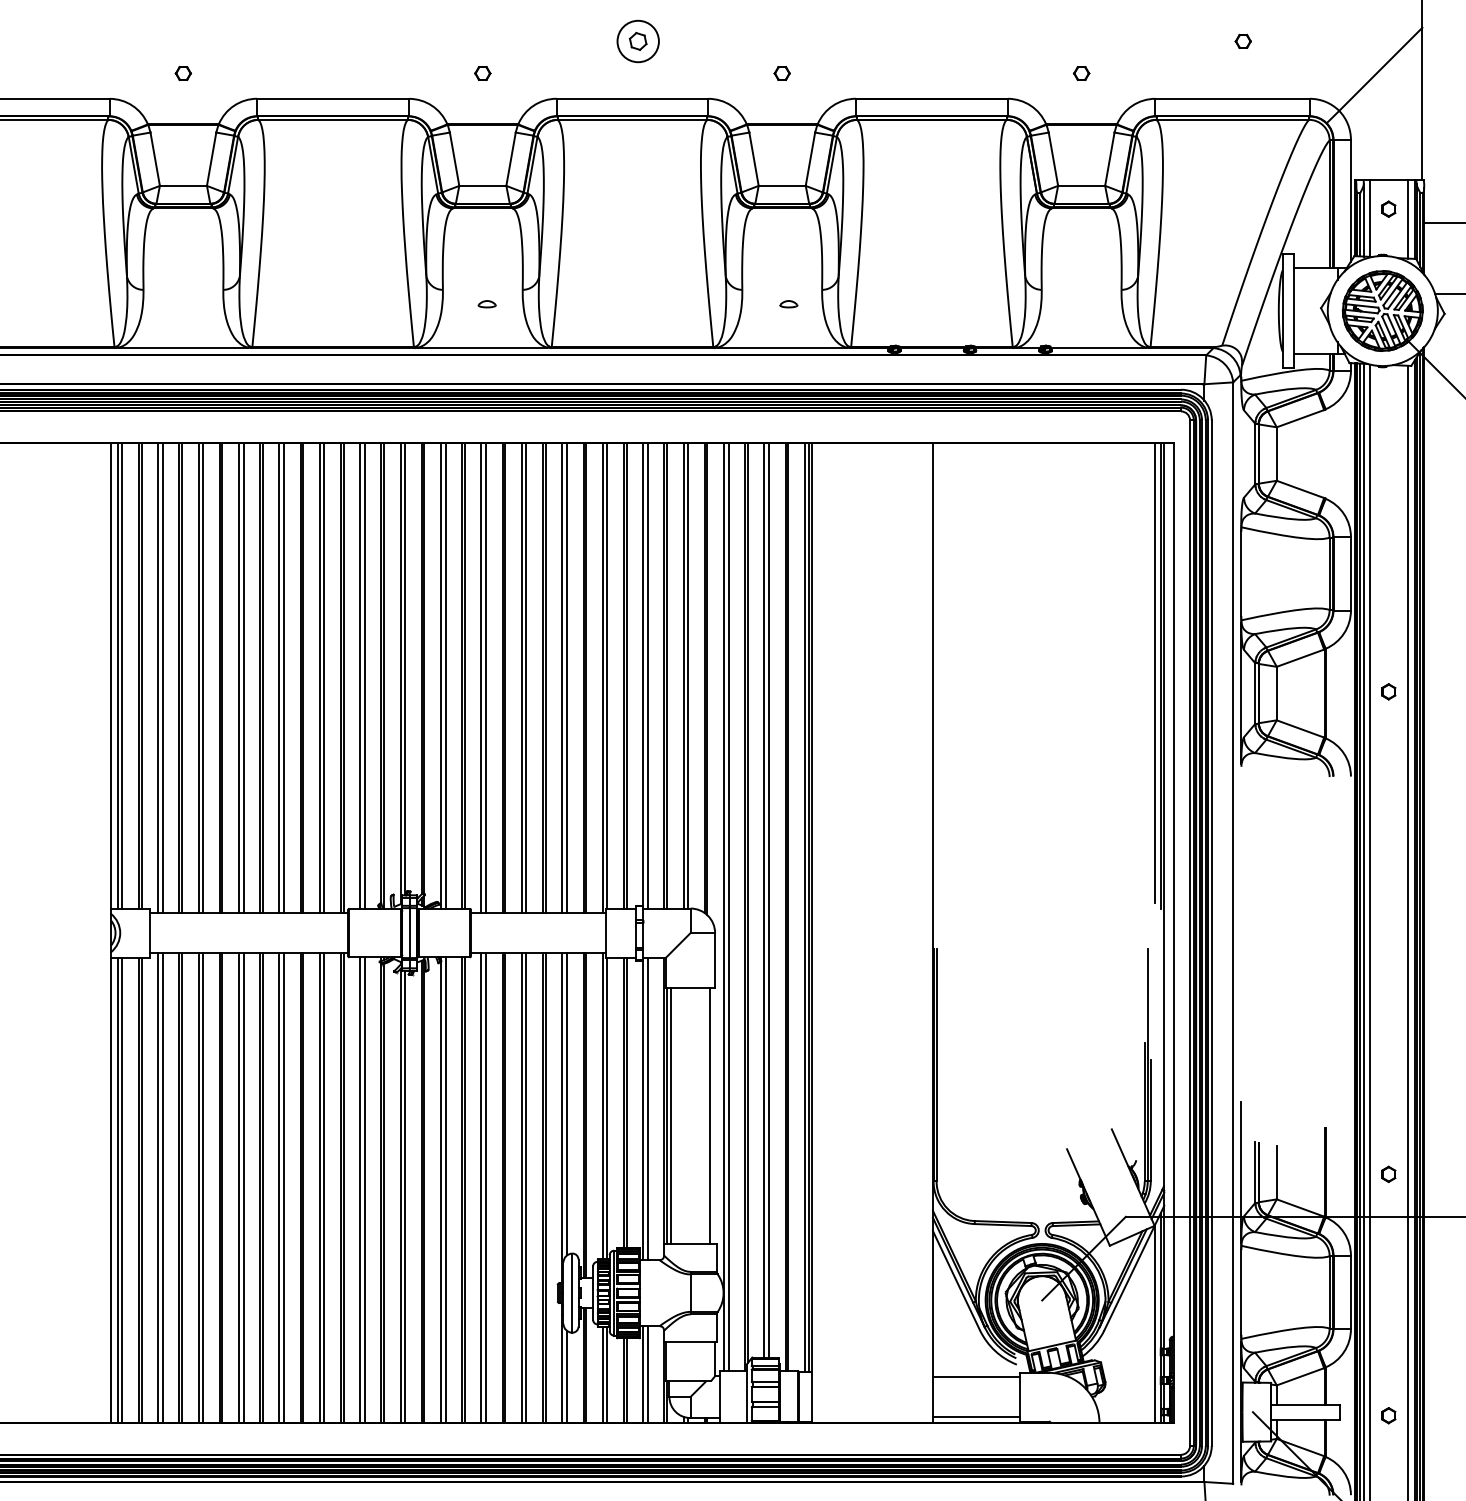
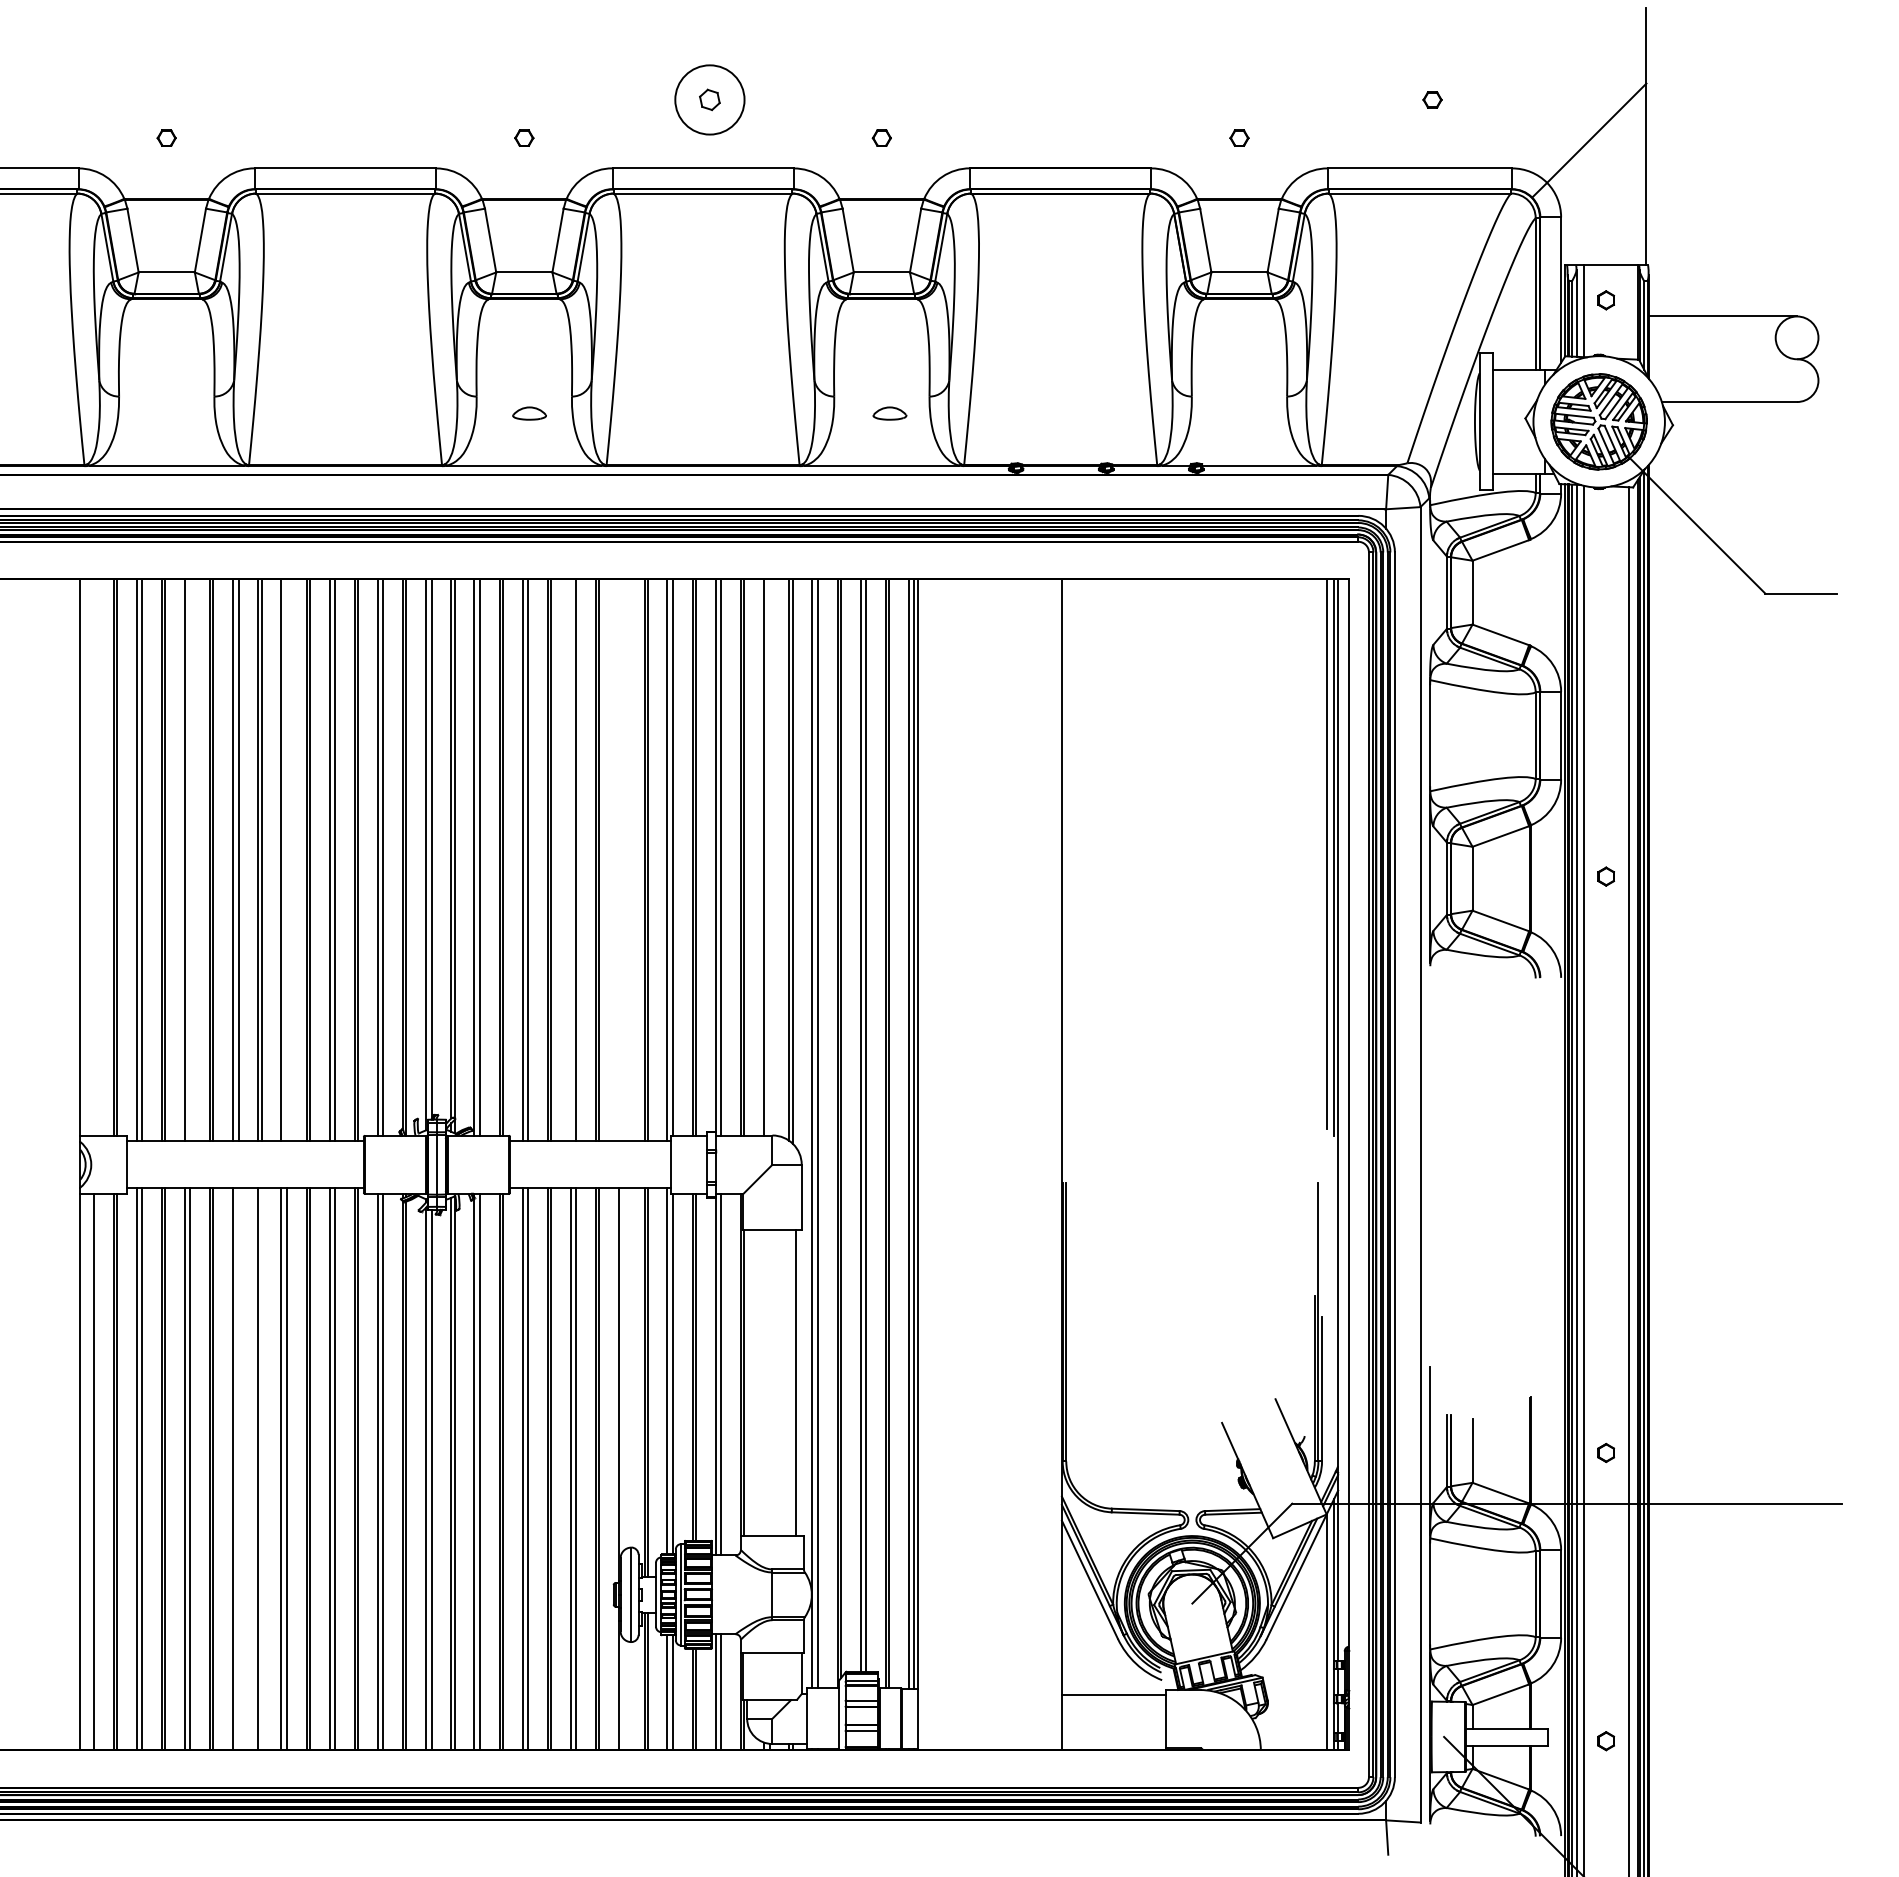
circle: (637, 41) -> (709, 99), size x1.4
line: (1407, 219) -> (1628, 312), removed
part: (487, 304) -> (529, 413), size x1.6
part: (788, 304) -> (889, 413), size x1.6
line: (117, 675) -> (88, 857), removed
line: (122, 675) -> (93, 857), removed
line: (688, 675) -> (769, 857), removed
line: (203, 678) -> (190, 860), removed
line: (283, 678) -> (286, 860), removed
line: (522, 678) -> (571, 860), removed
line: (562, 678) -> (619, 860), removed
line: (566, 678) -> (624, 860), removed
line: (566, 1103) -> (624, 1368), removed
line: (670, 1116) -> (748, 1383), removed
line: (243, 1188) -> (238, 1469), removed
line: (262, 1188) -> (261, 1469), removed
line: (117, 1190) -> (88, 1472), removed
line: (566, 1376) -> (624, 1694), removed
line: (976, 1416) -> (1113, 1742), removed

